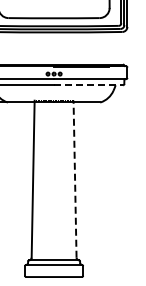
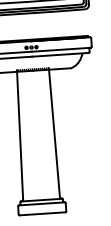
line: (89, 85) -> (61, 54), dashed -> solid
line: (75, 179) -> (54, 132), dashed -> solid

